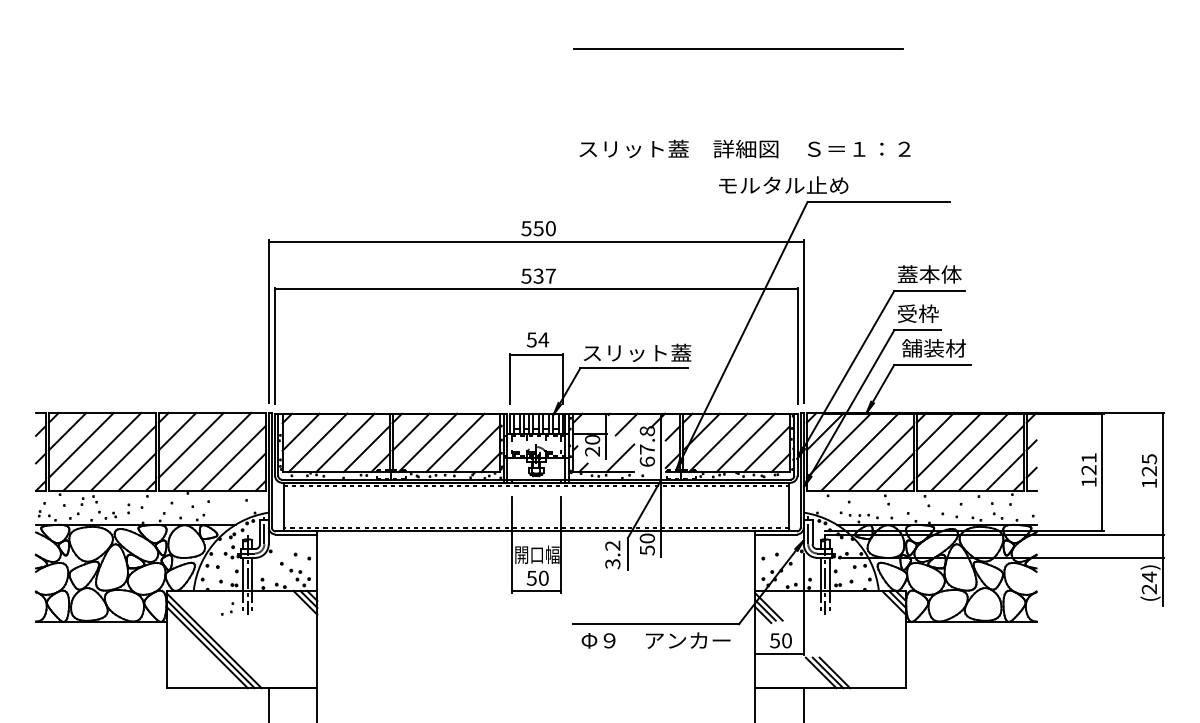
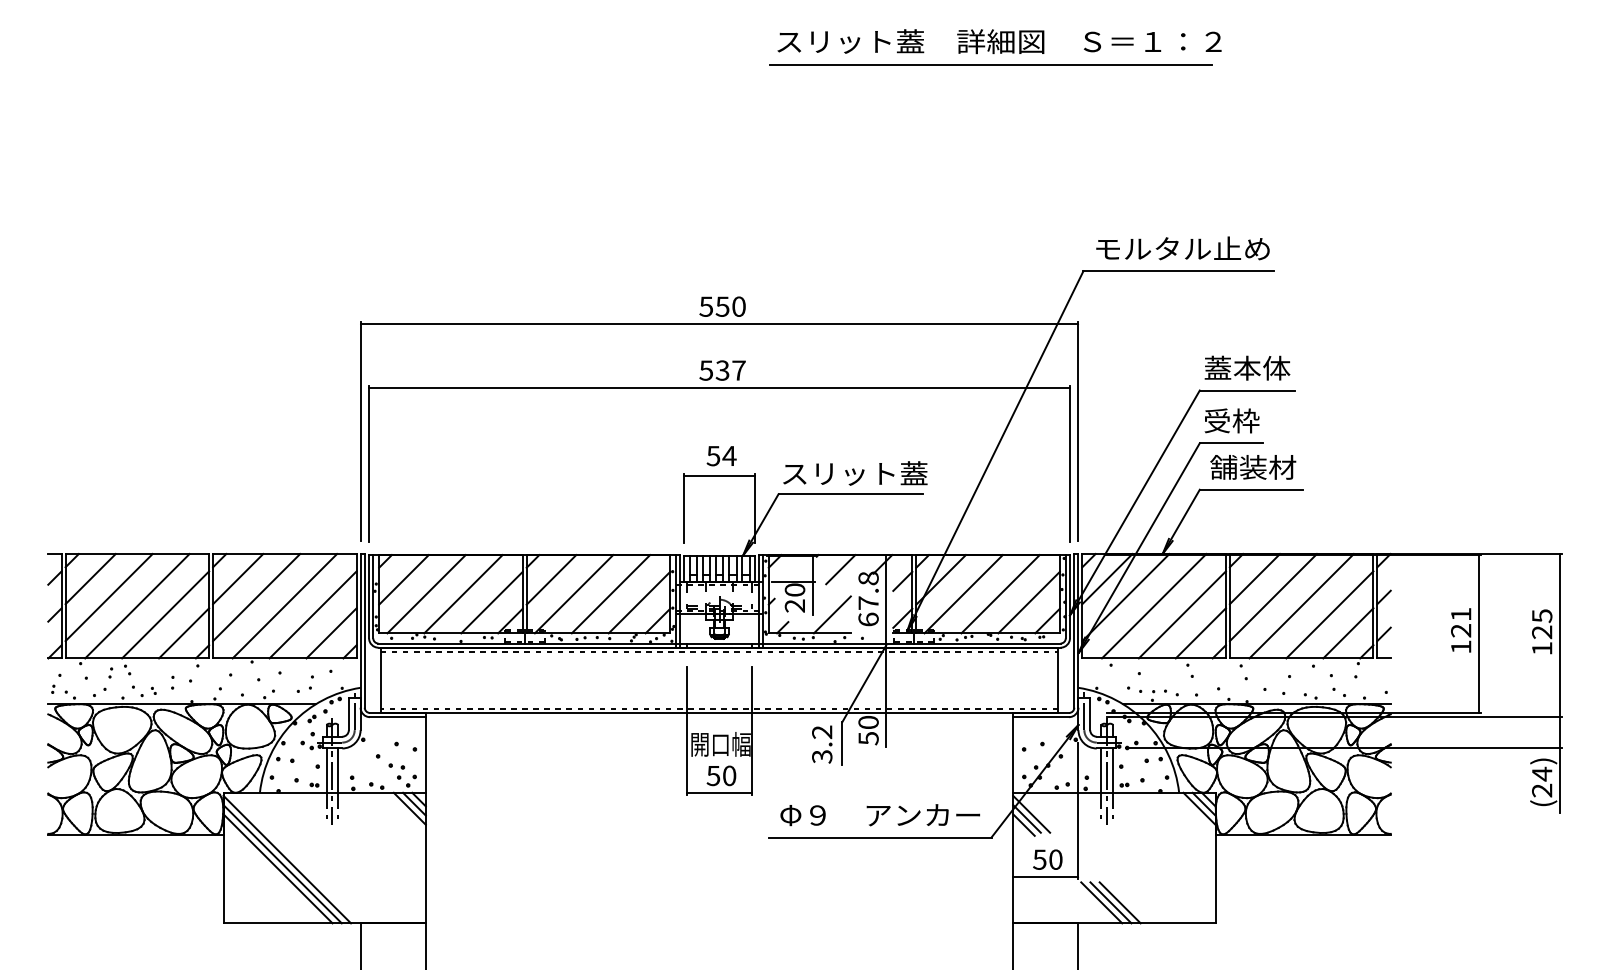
text: (744, 148) -> (998, 40), moved
text: (783, 184) -> (1182, 247), moved
part: (227, 608) -> (305, 683), moved
text: (655, 640) -> (879, 815), moved

